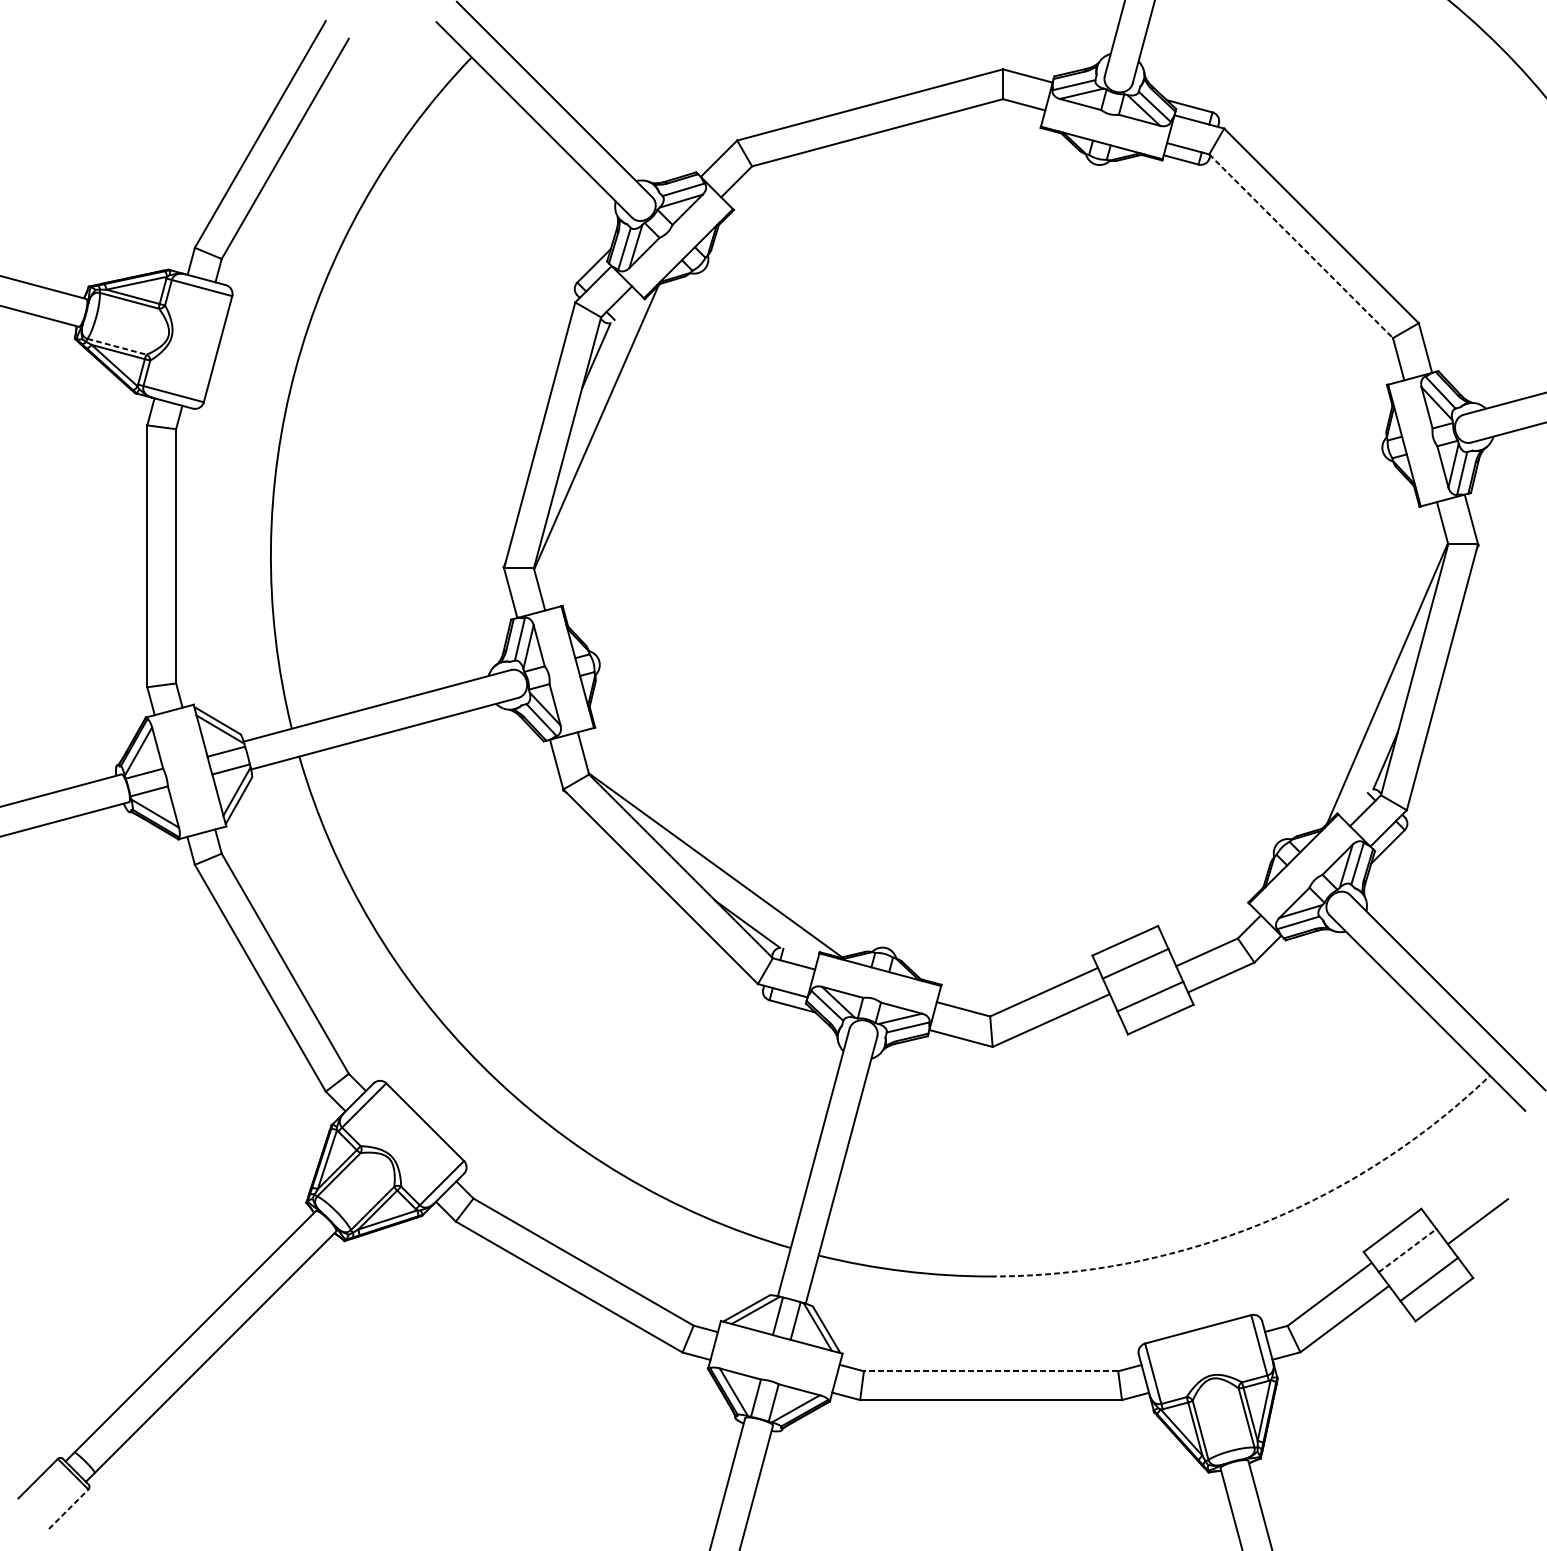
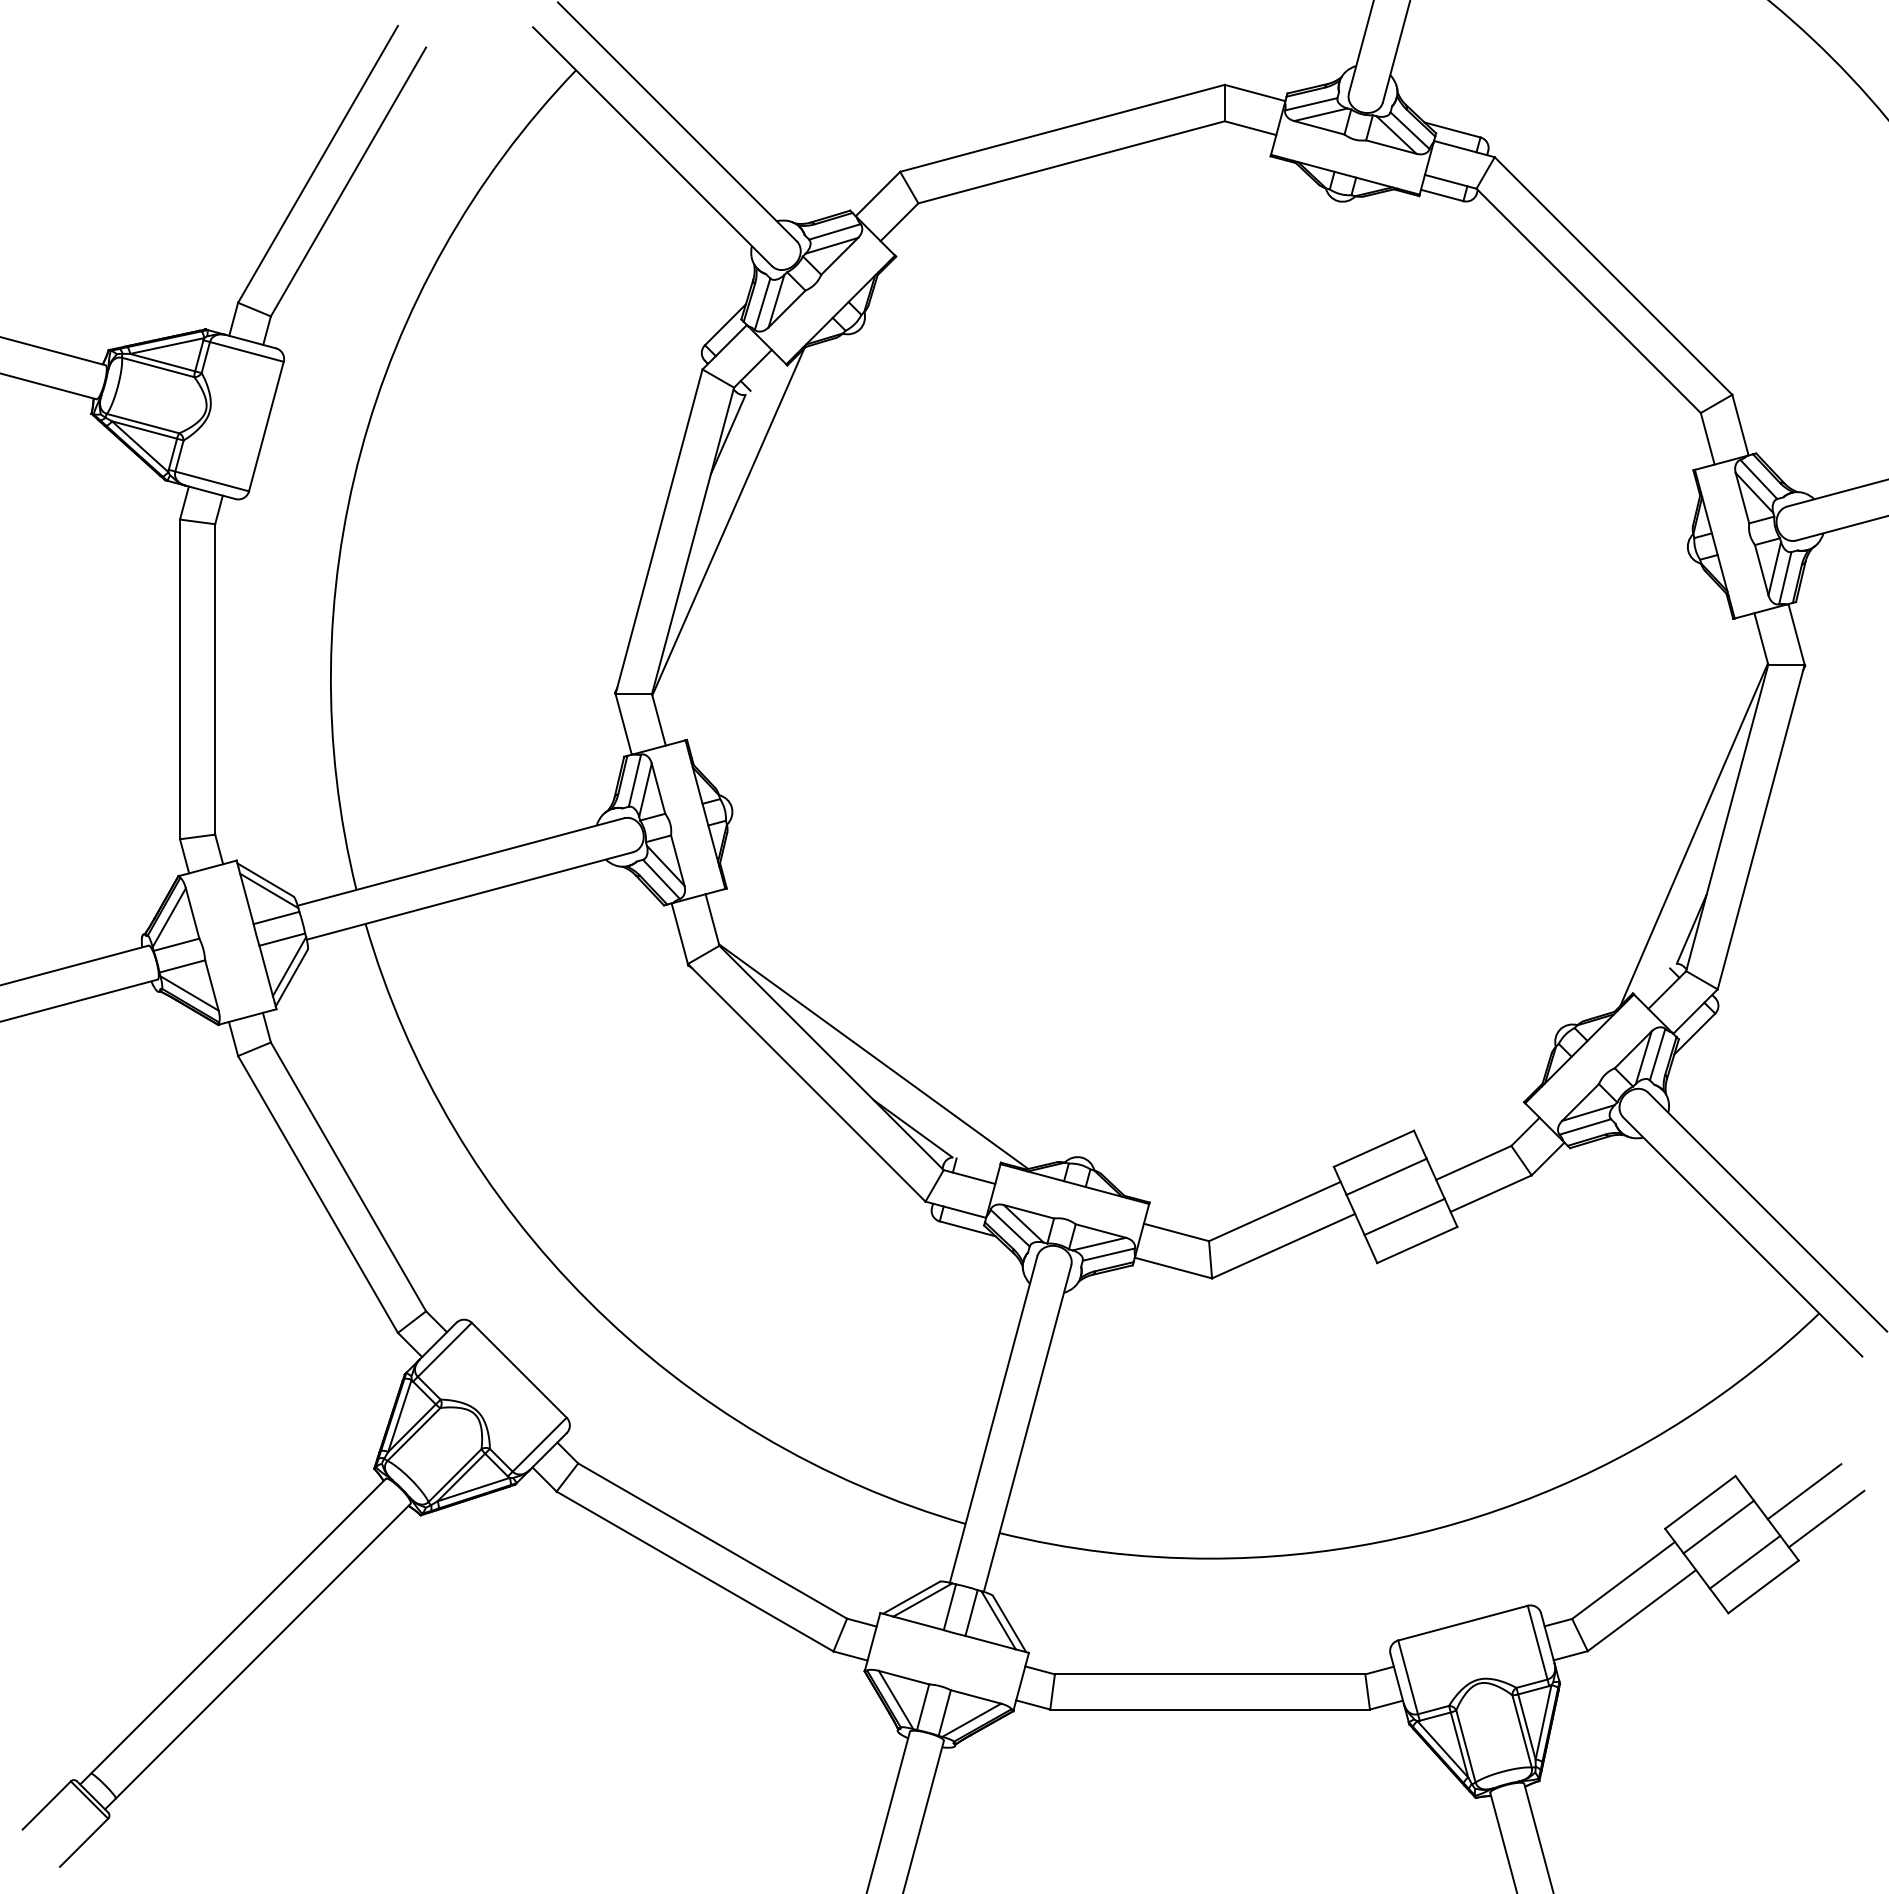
line: (1301, 245) -> (1588, 300), dashed -> solid
line: (117, 346) -> (143, 423), dashed -> solid
arc: (1260, 1224) -> (1538, 1495), dashed -> solid
line: (1495, 1243) -> (1826, 1518), added
line: (1407, 1250) -> (1718, 1527), dashed -> solid
line: (990, 1371) -> (1209, 1674), dashed -> solid
line: (69, 1509) -> (84, 1842), dashed -> solid

